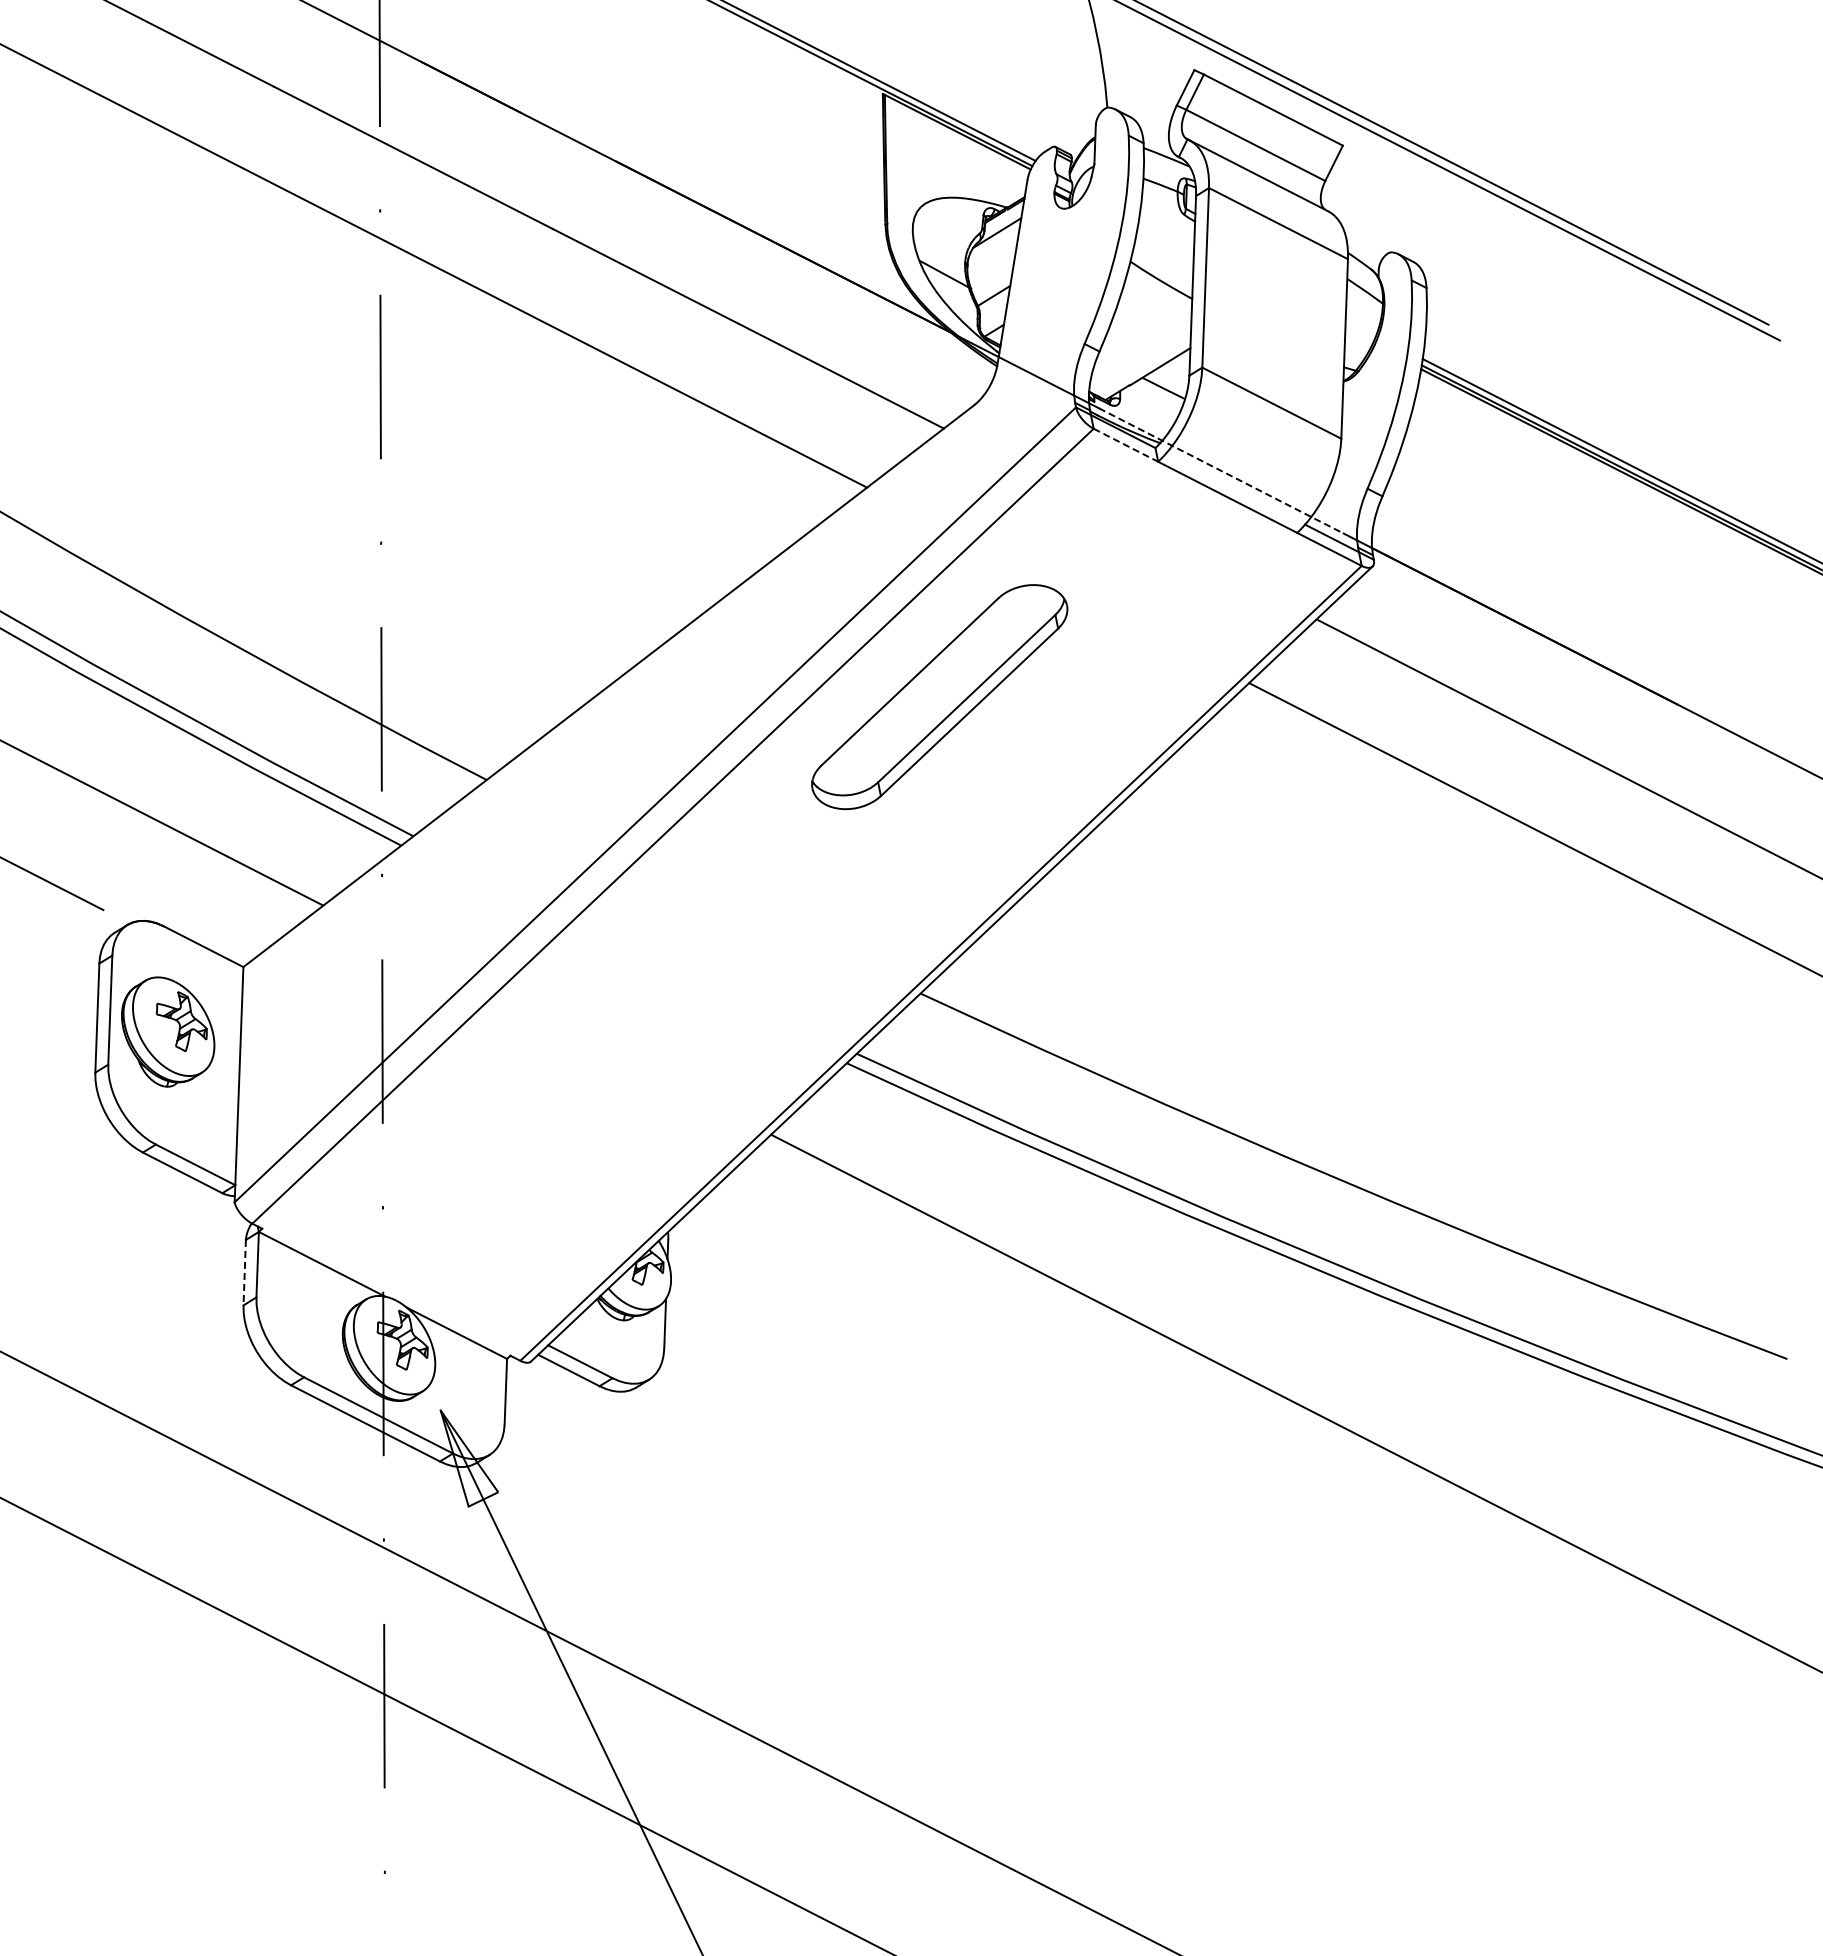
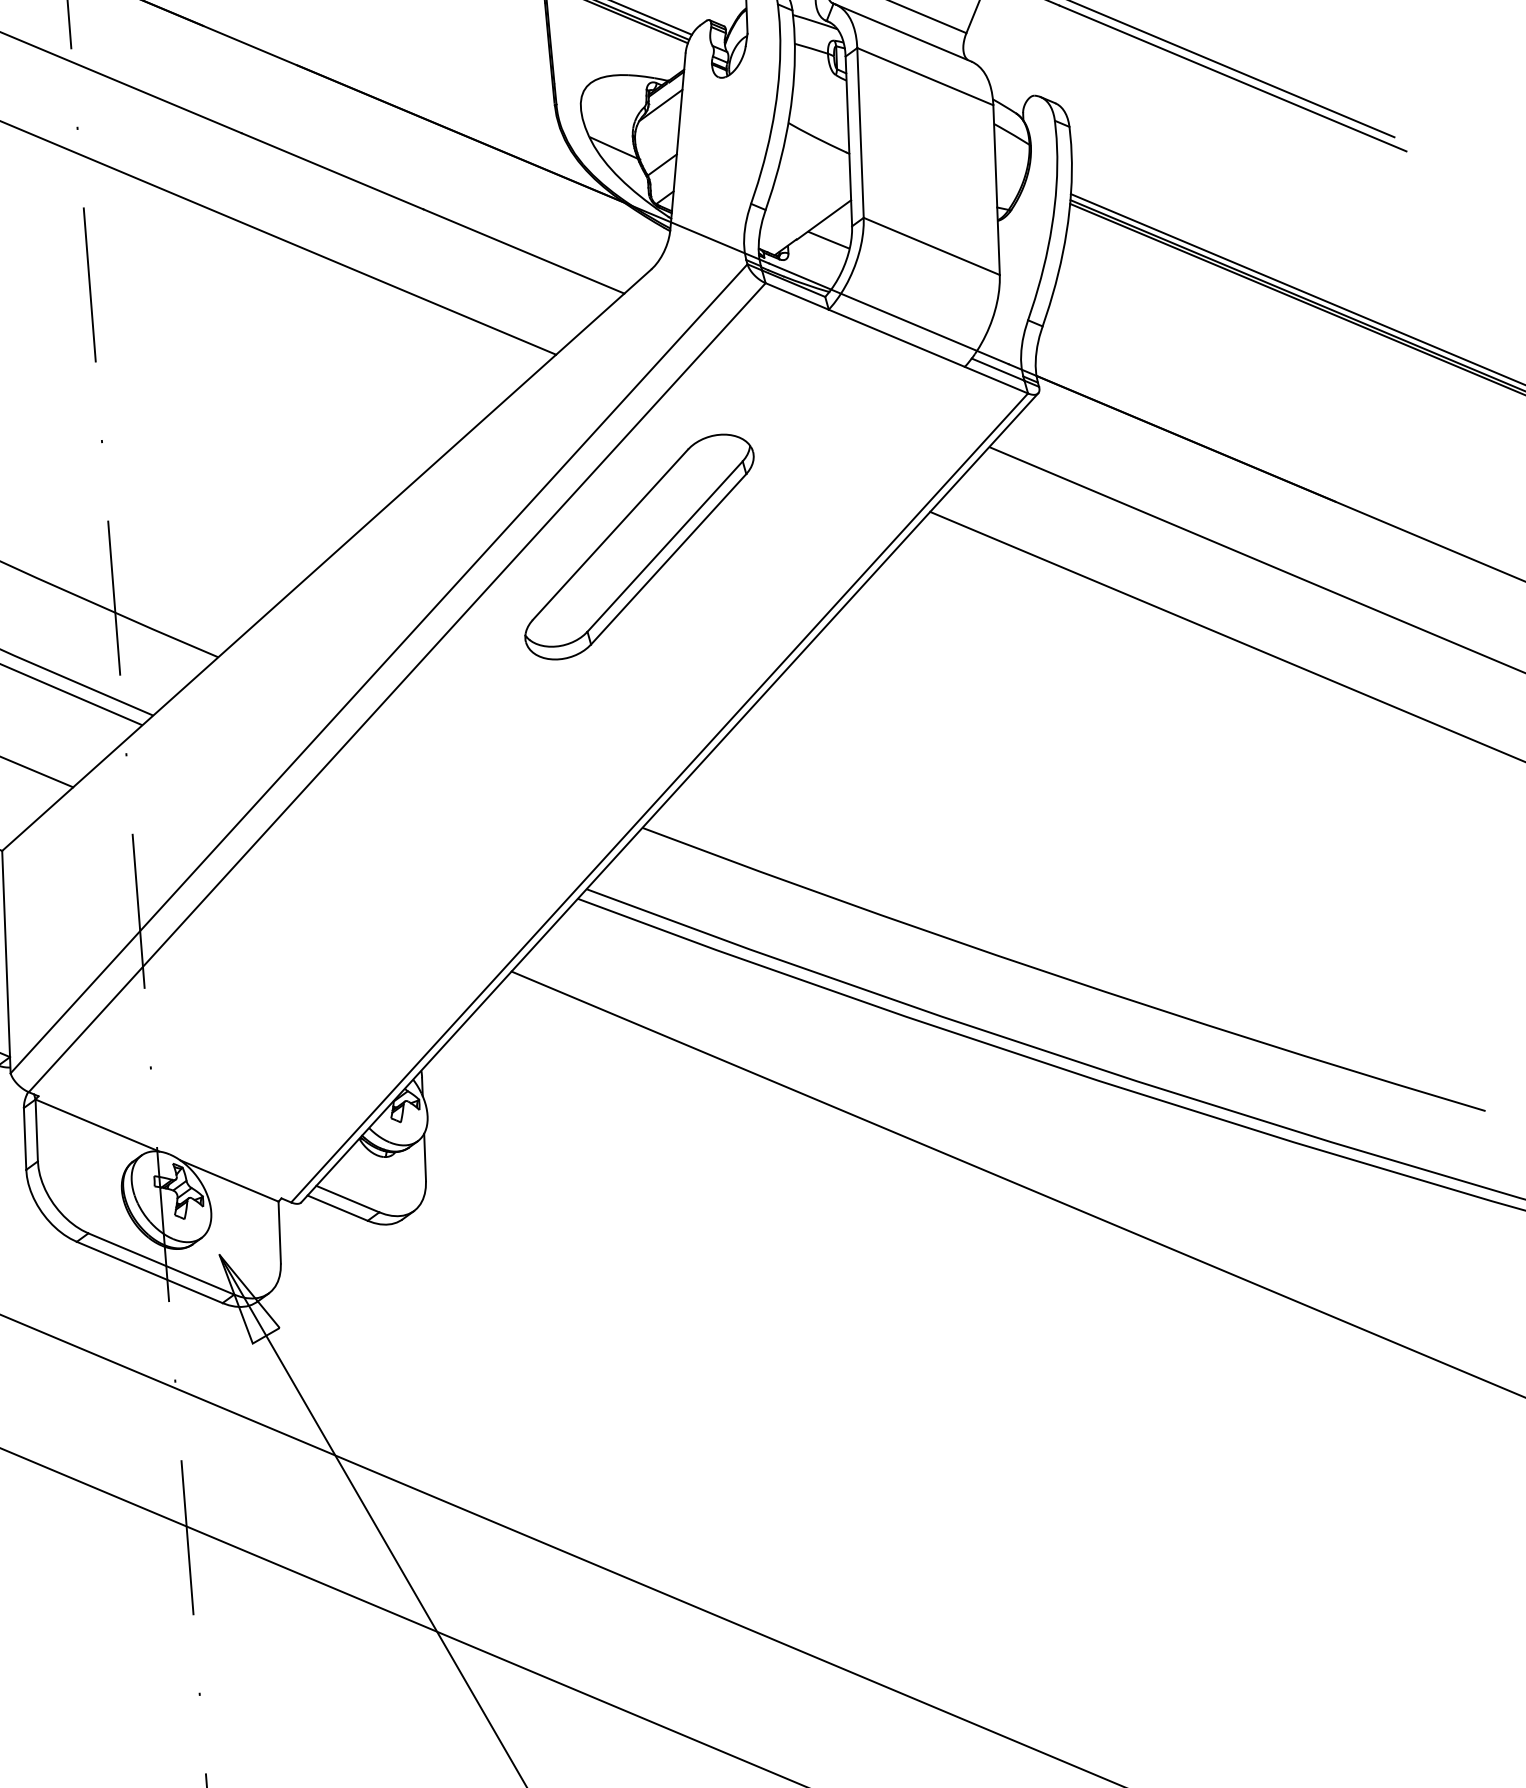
line: (1126, 445) -> (797, 296), dashed -> solid
line: (1221, 471) -> (889, 314), dashed -> solid
line: (244, 1272) -> (24, 1138), dashed -> solid

